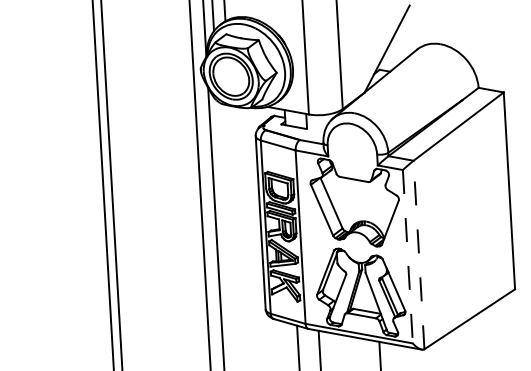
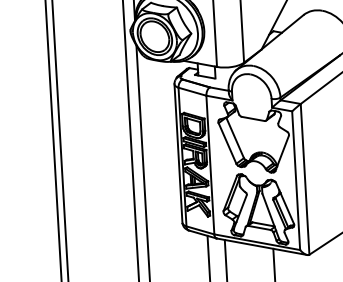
line: (419, 254) -> (305, 178), dashed -> solid
line: (407, 256) -> (295, 180), dashed -> solid

